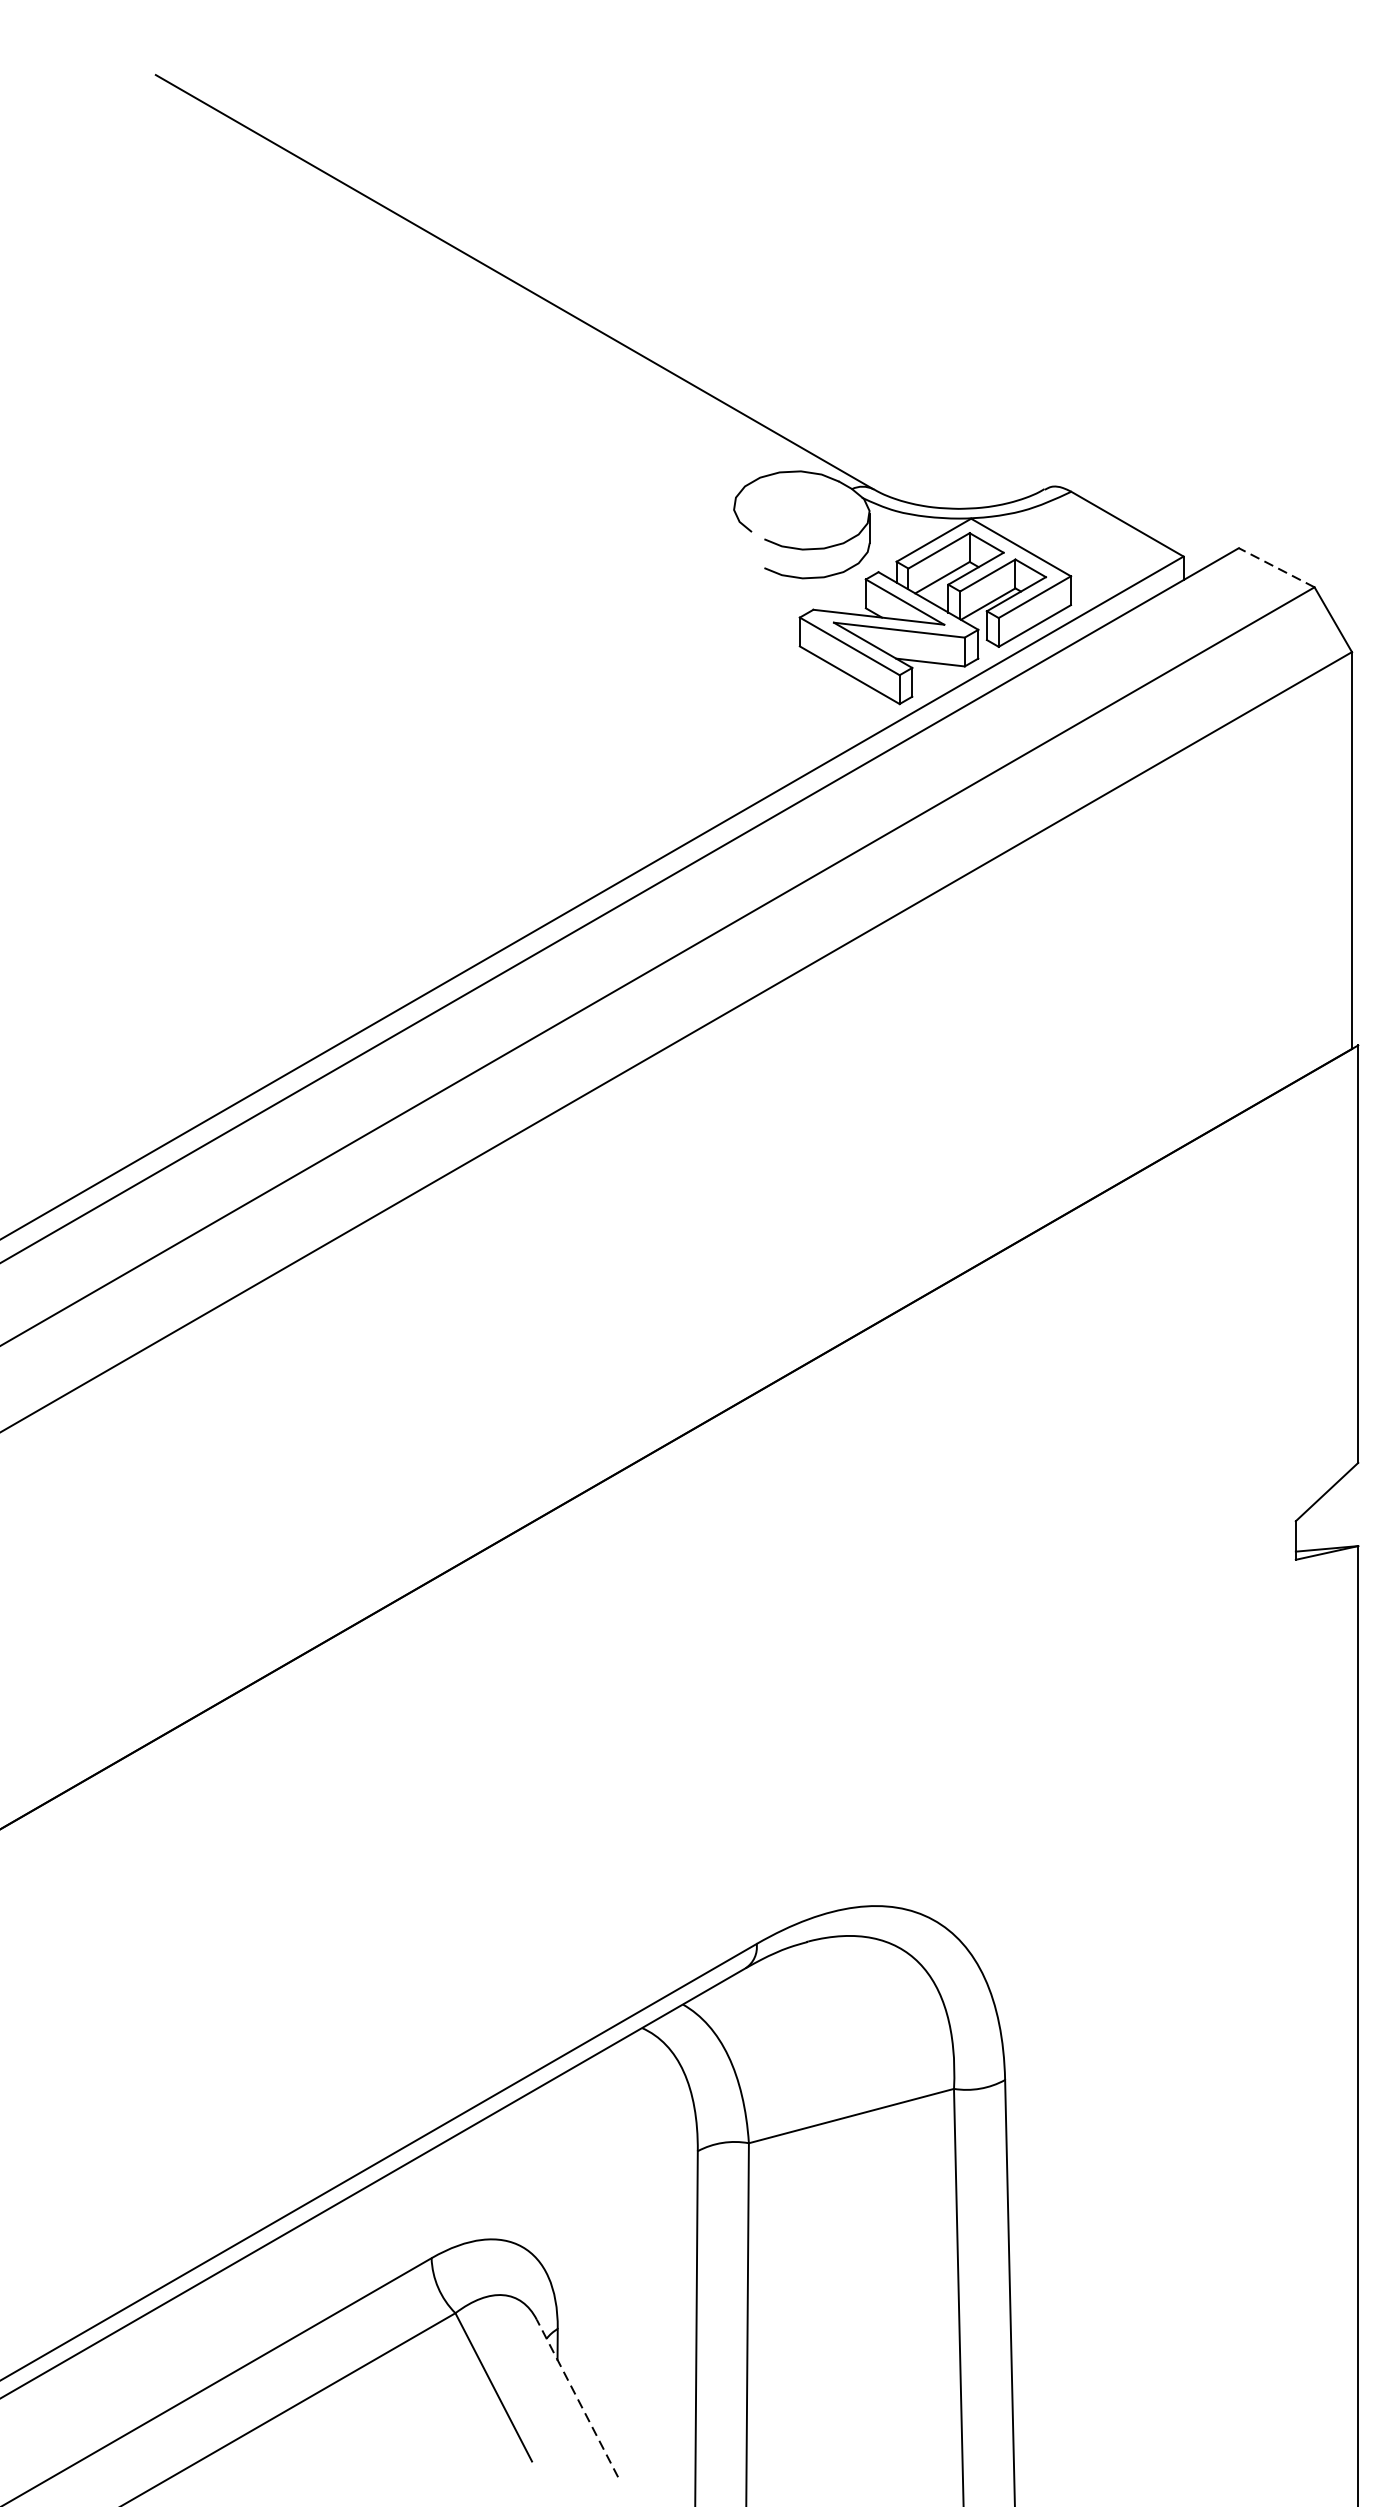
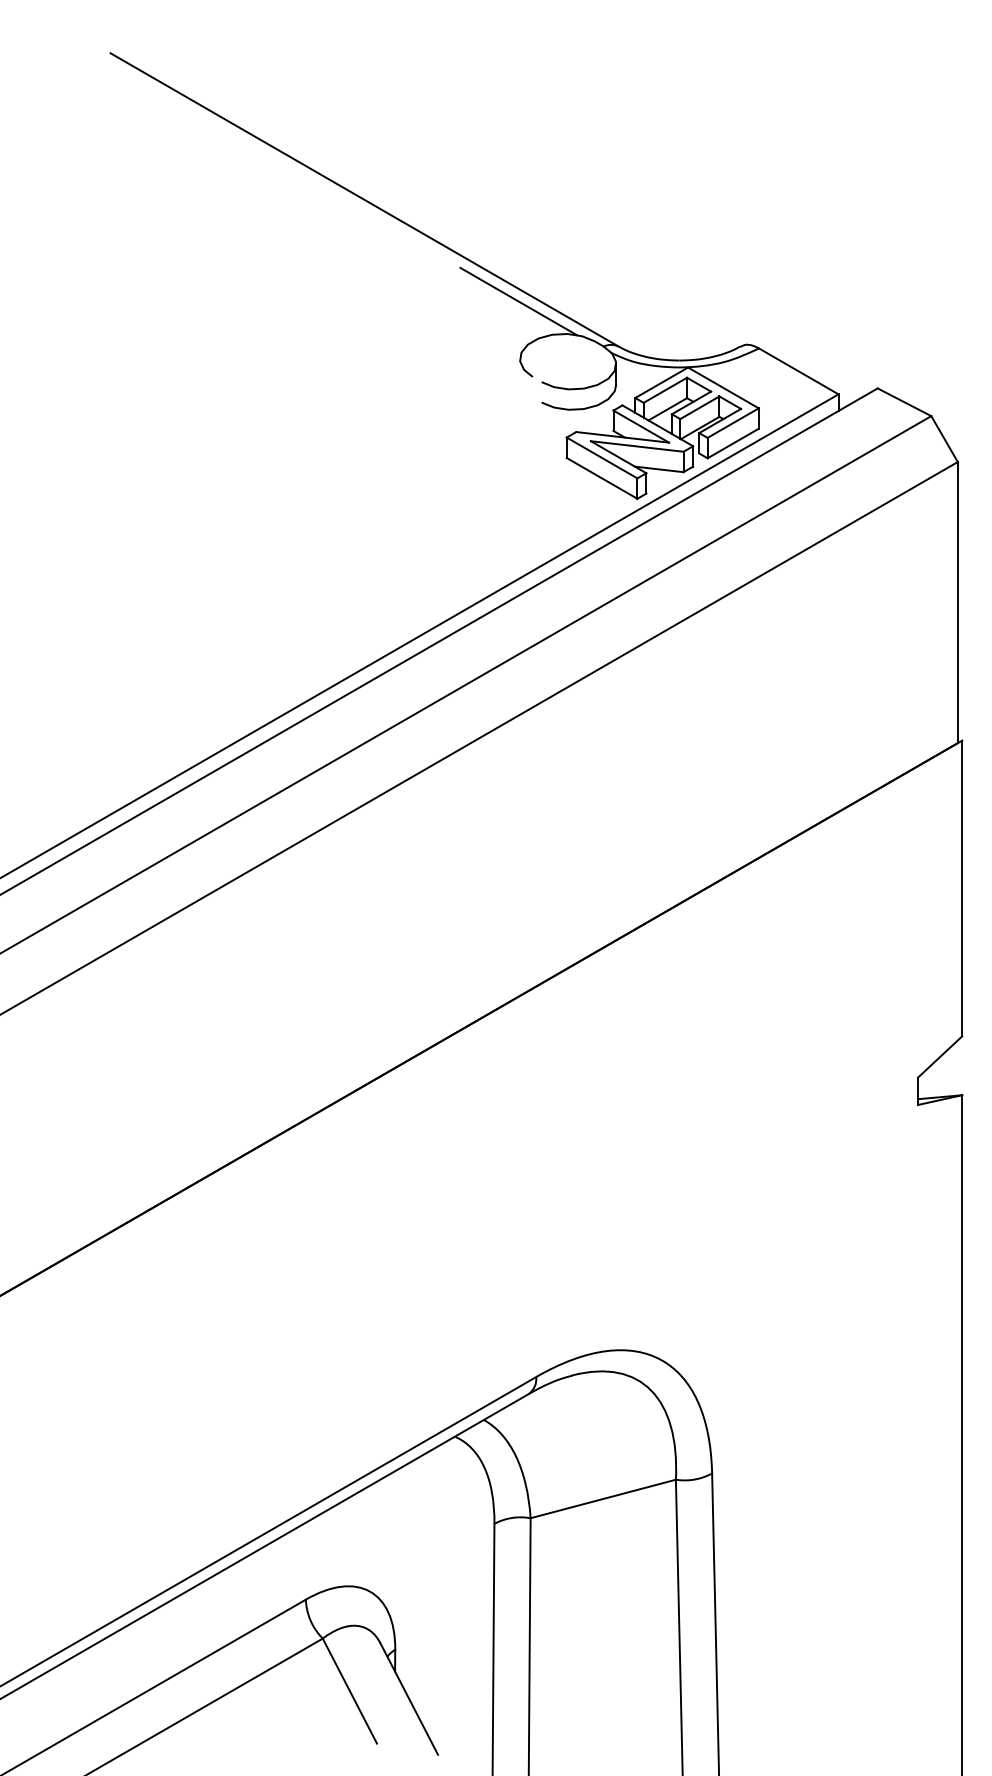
line: (731, 425) -> (518, 301), added
line: (1276, 568) -> (904, 402), dashed -> solid
line: (577, 2399) -> (409, 1699), dashed -> solid

